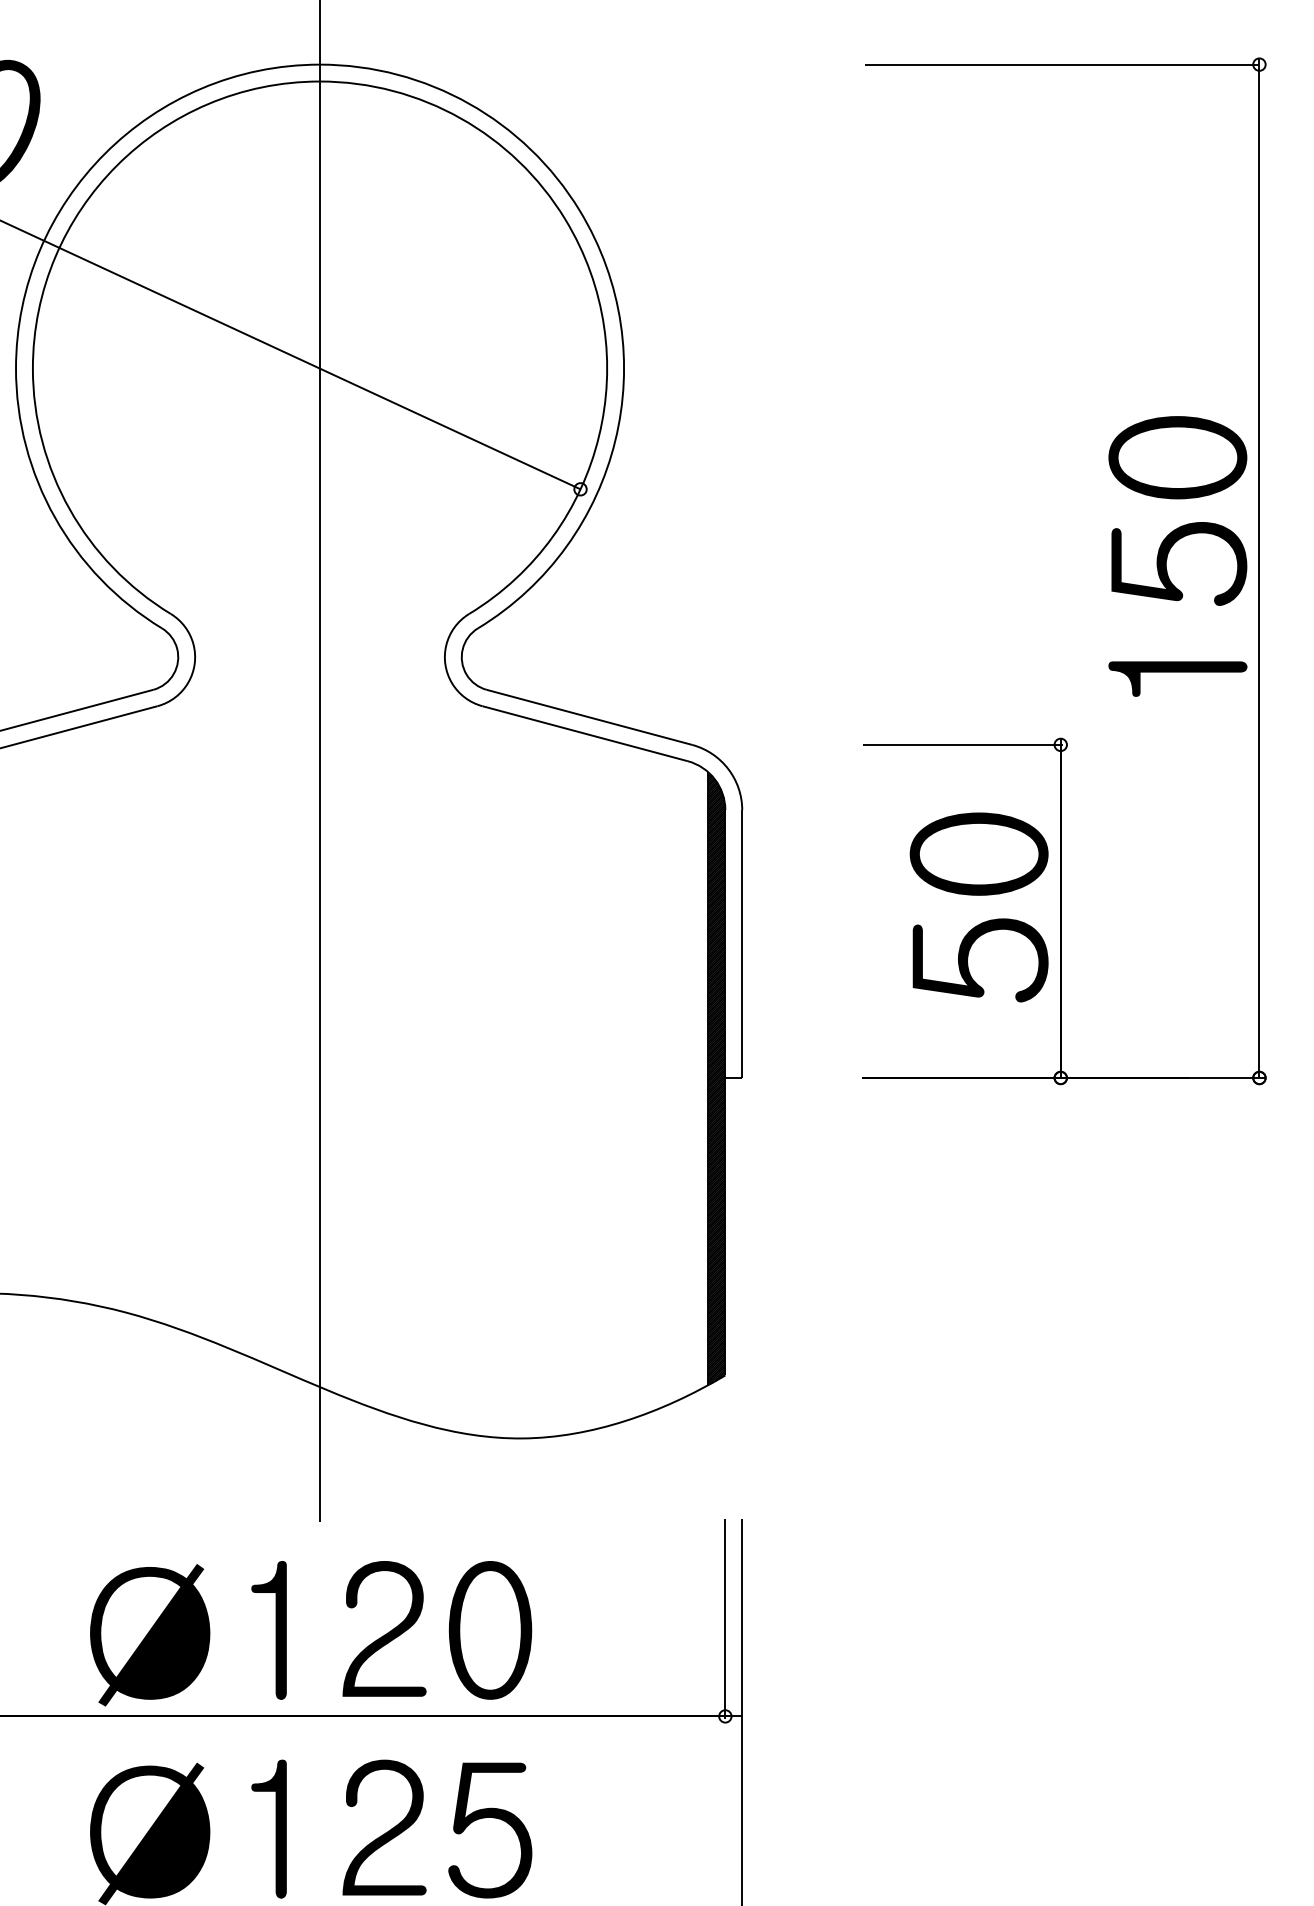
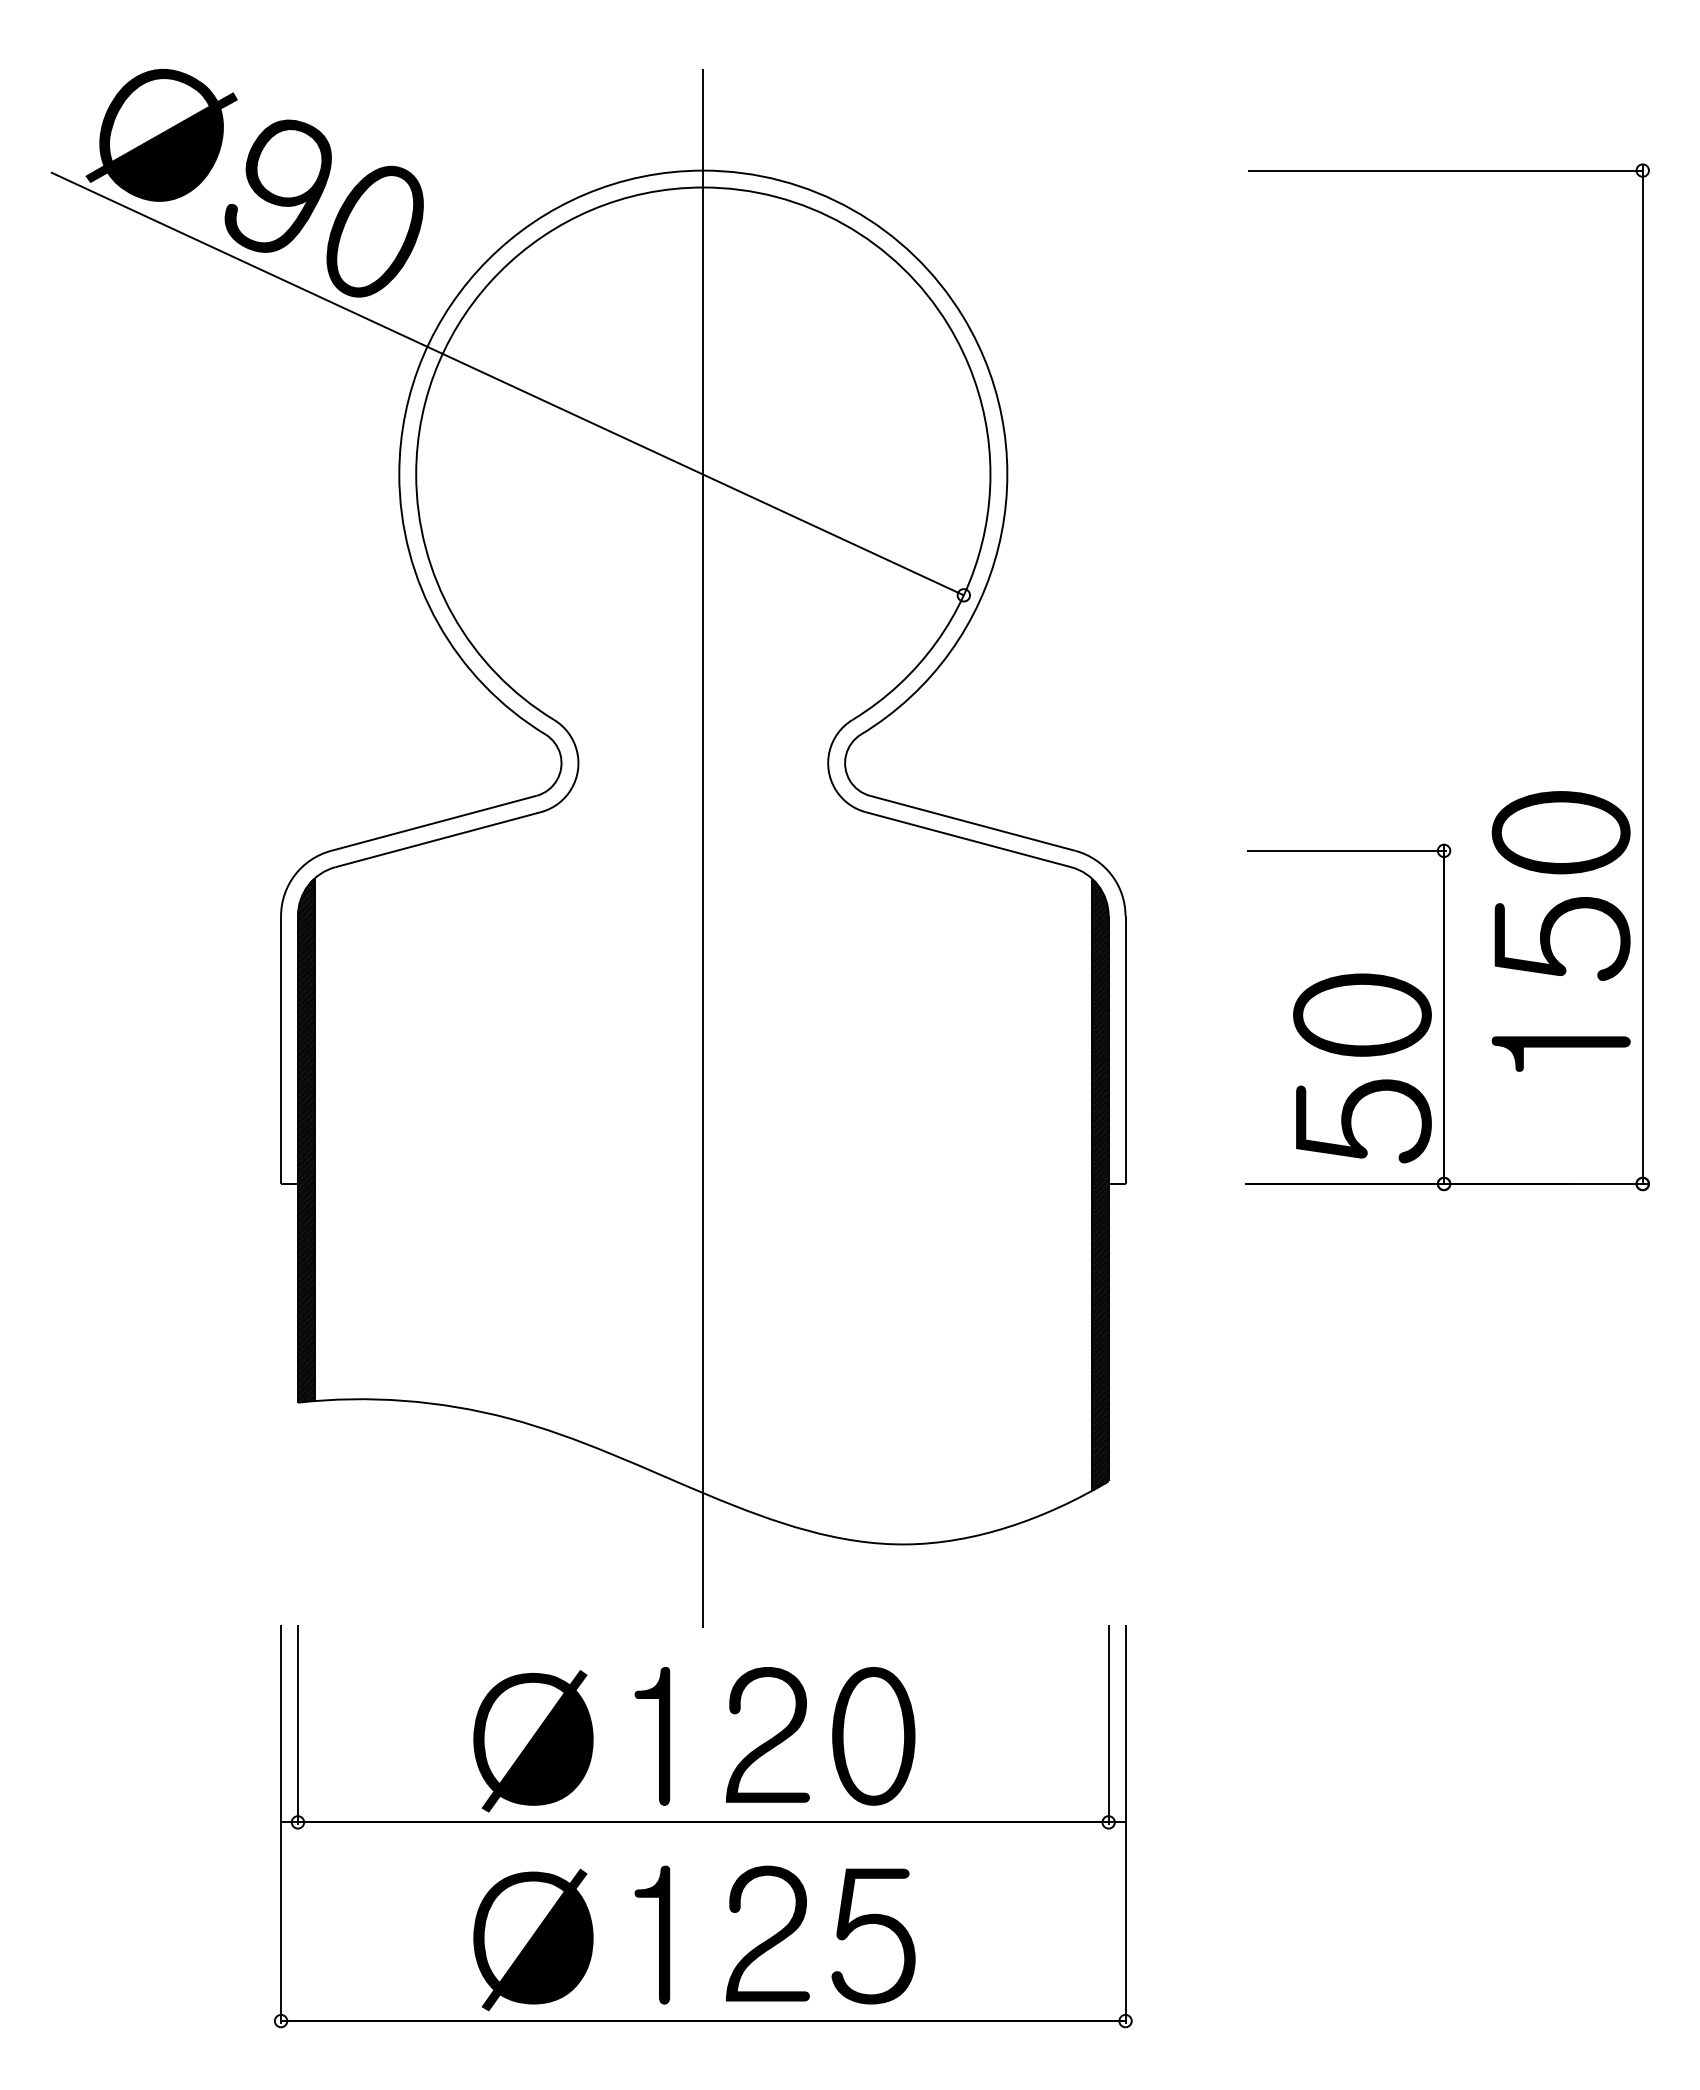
text: (1177, 556) -> (1560, 931), moved
text: (979, 907) -> (1362, 1068), moved

